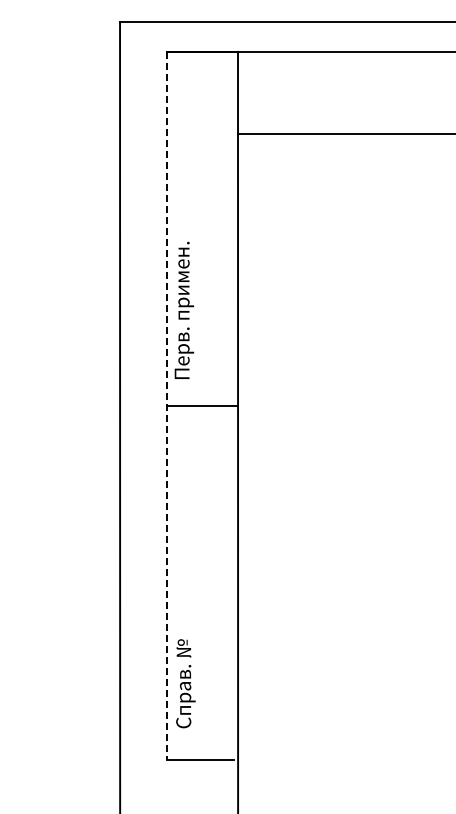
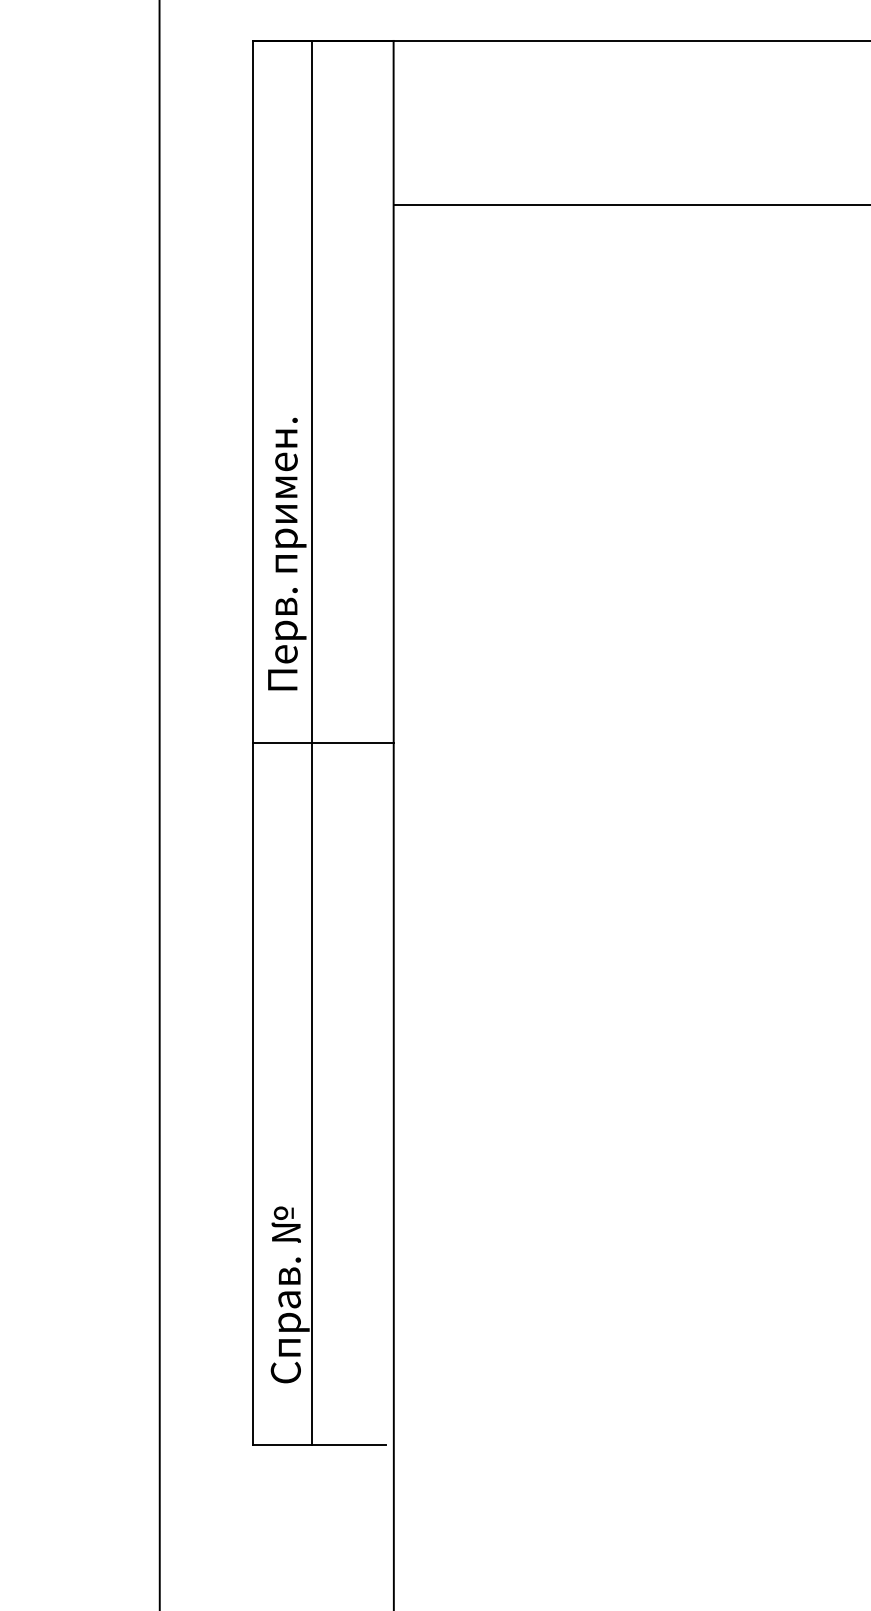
line: (167, 405) -> (253, 742), dashed -> solid
line: (196, 405) -> (311, 742), added

